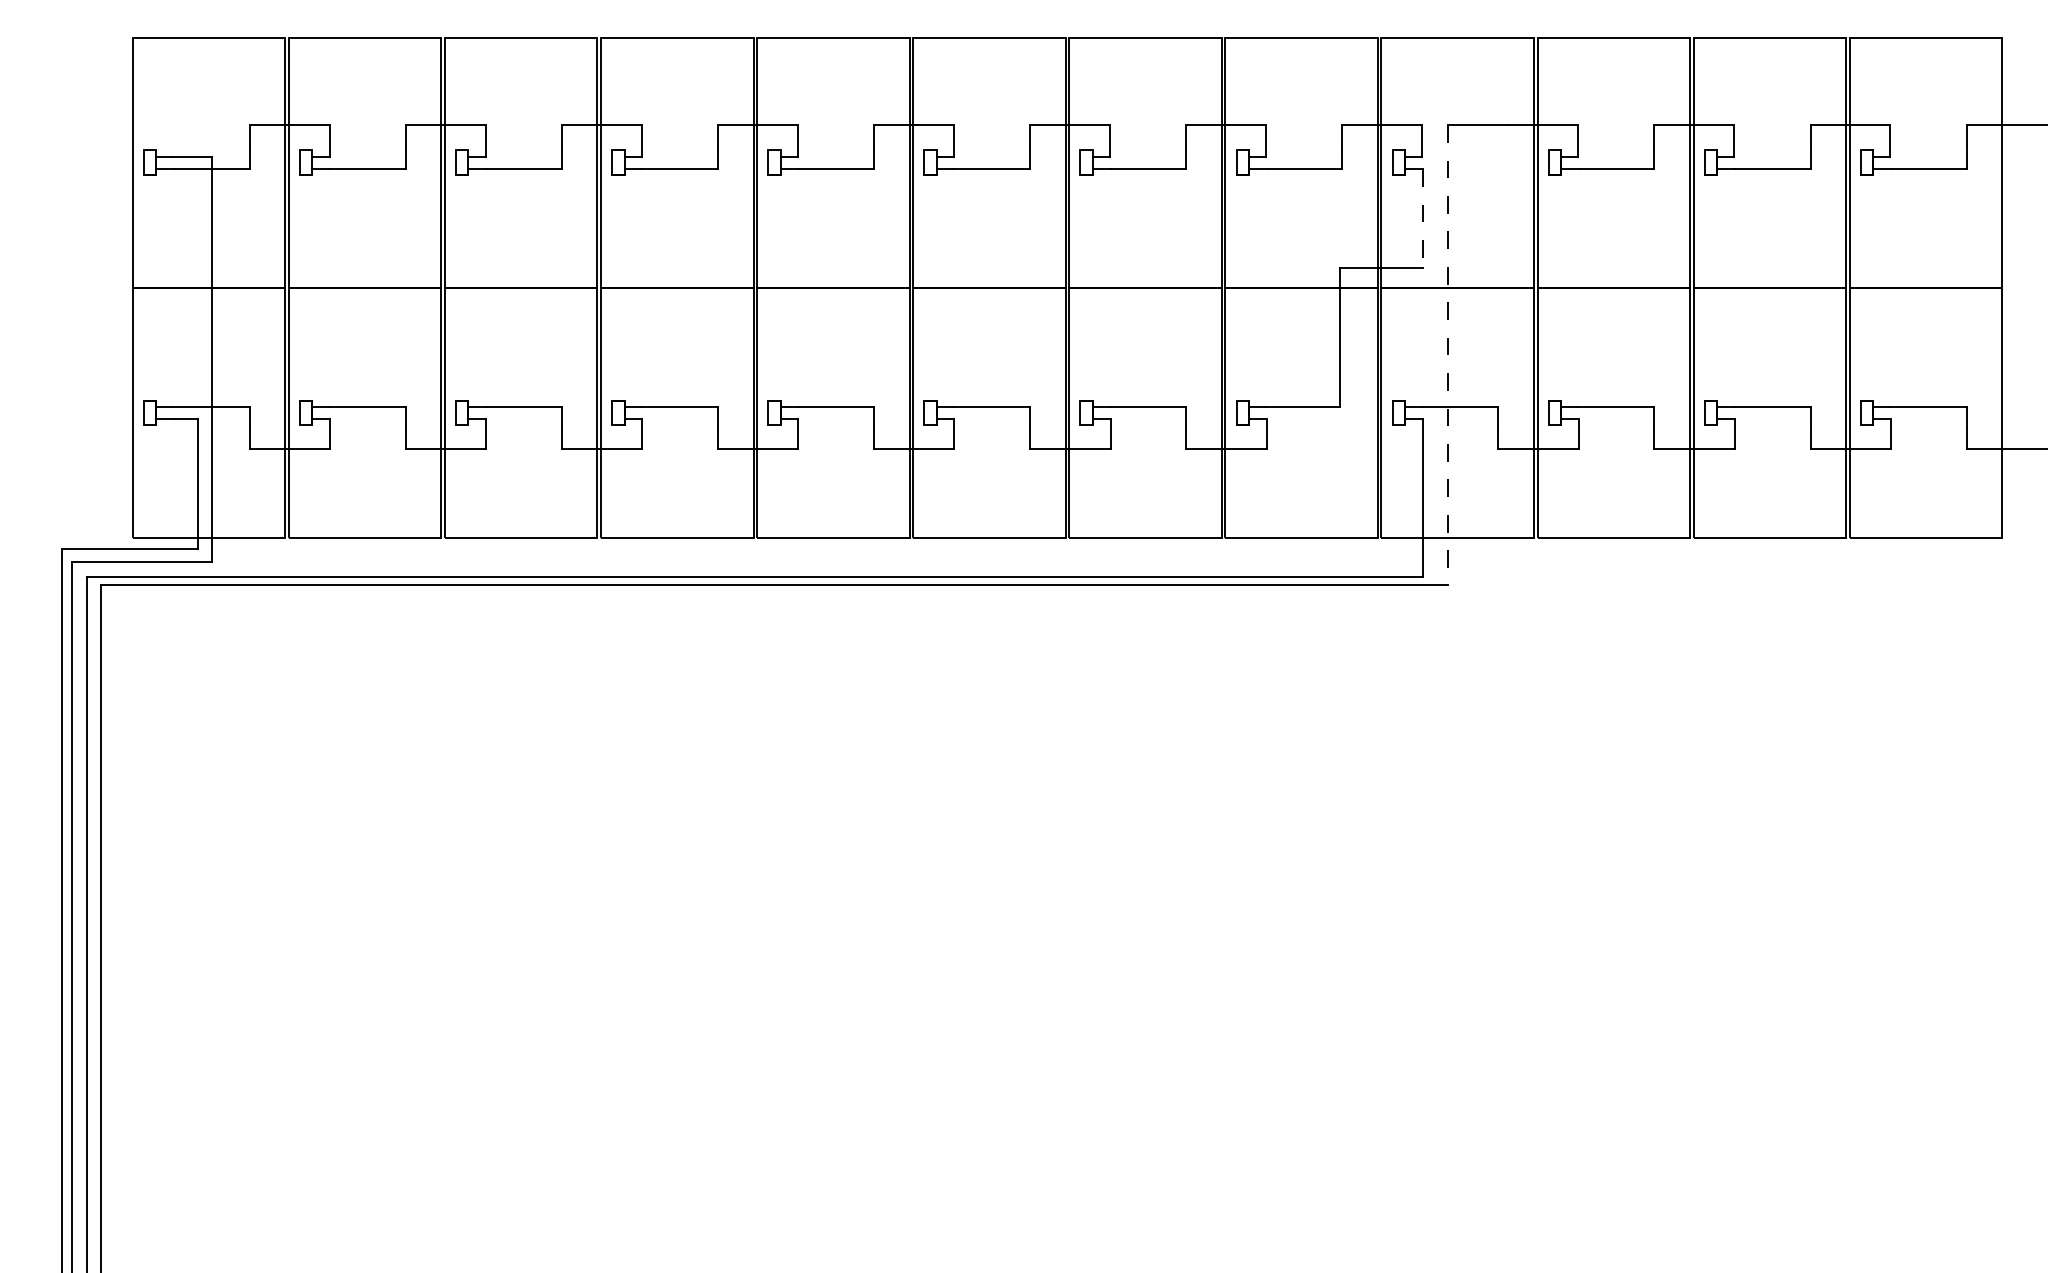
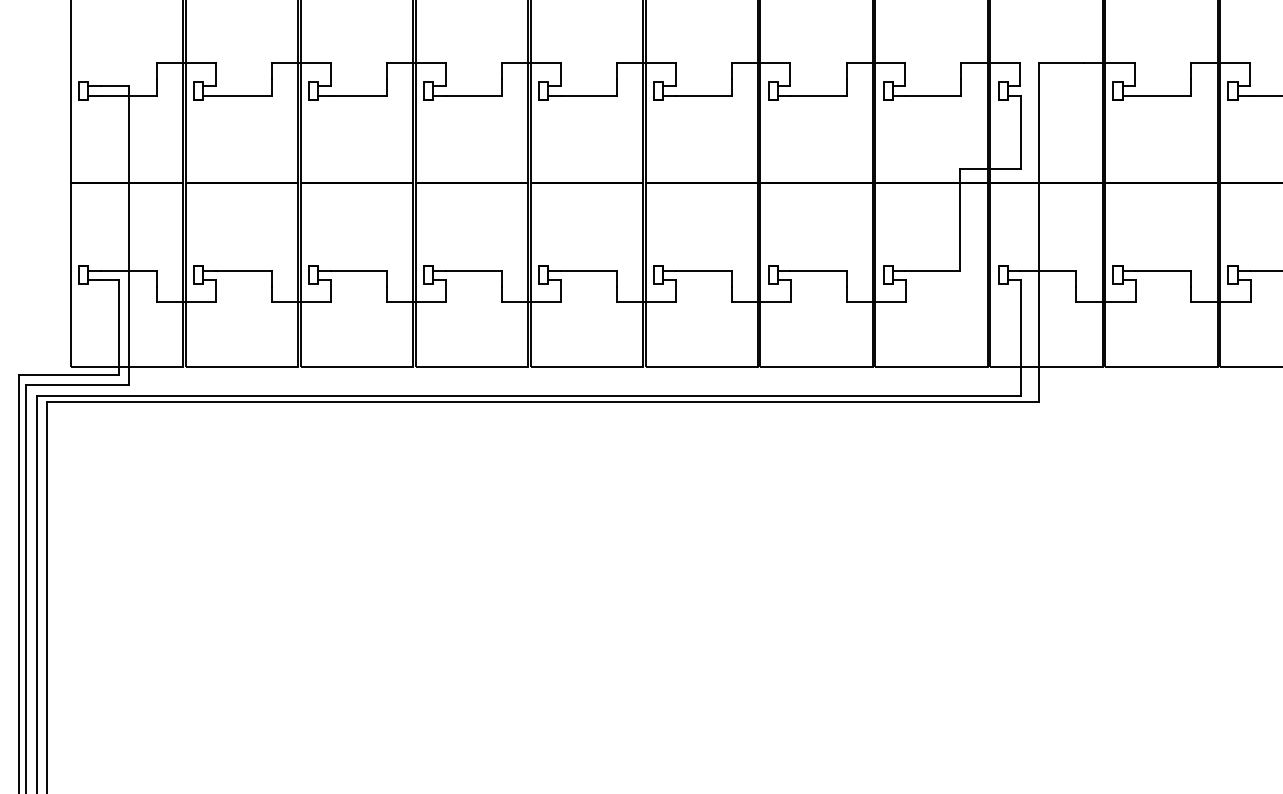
line: (1422, 218) -> (1020, 132), dashed -> solid
line: (1447, 355) -> (1038, 232), dashed -> solid

